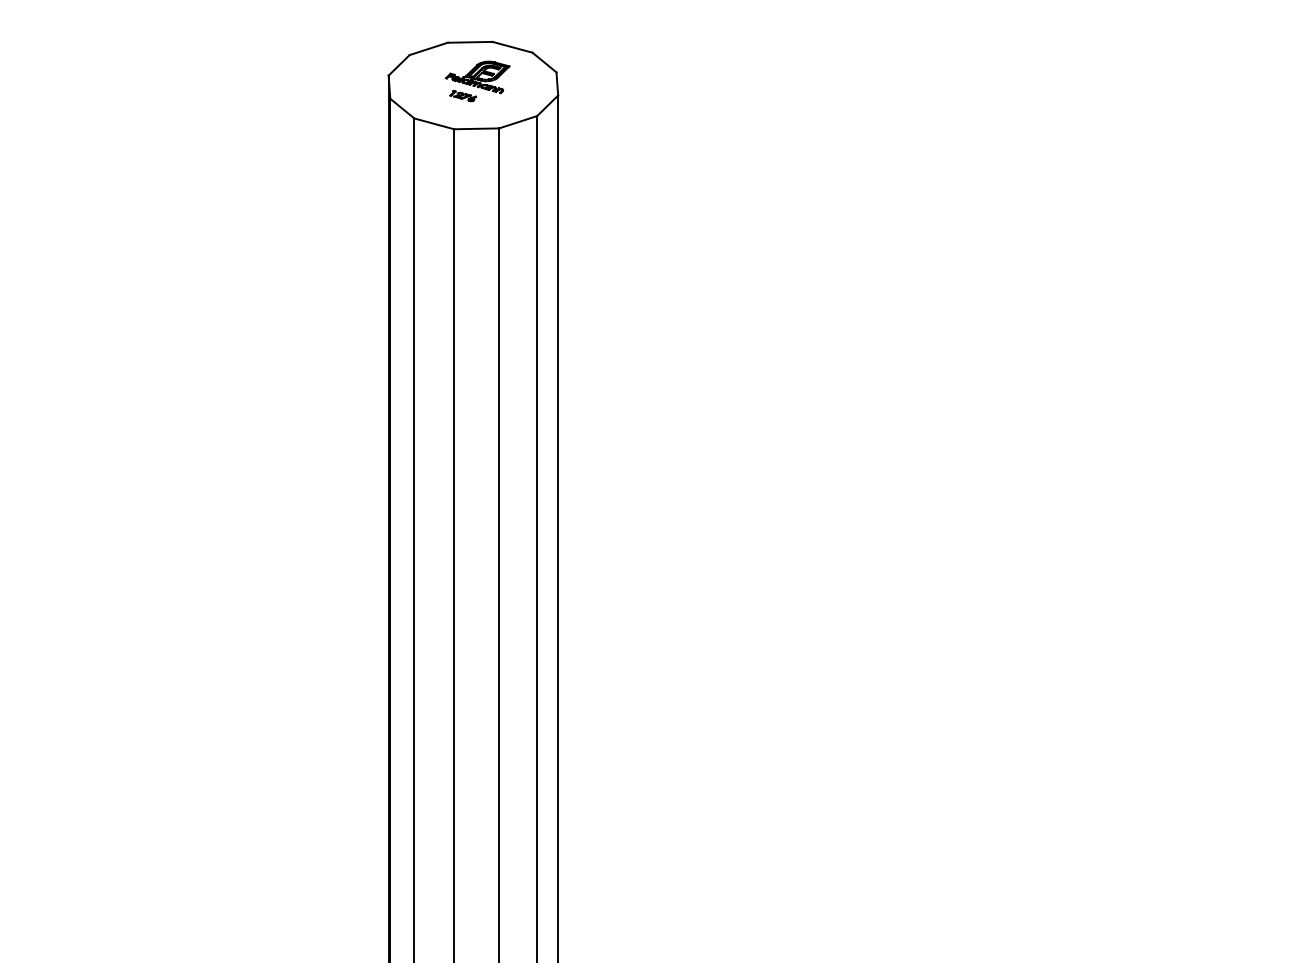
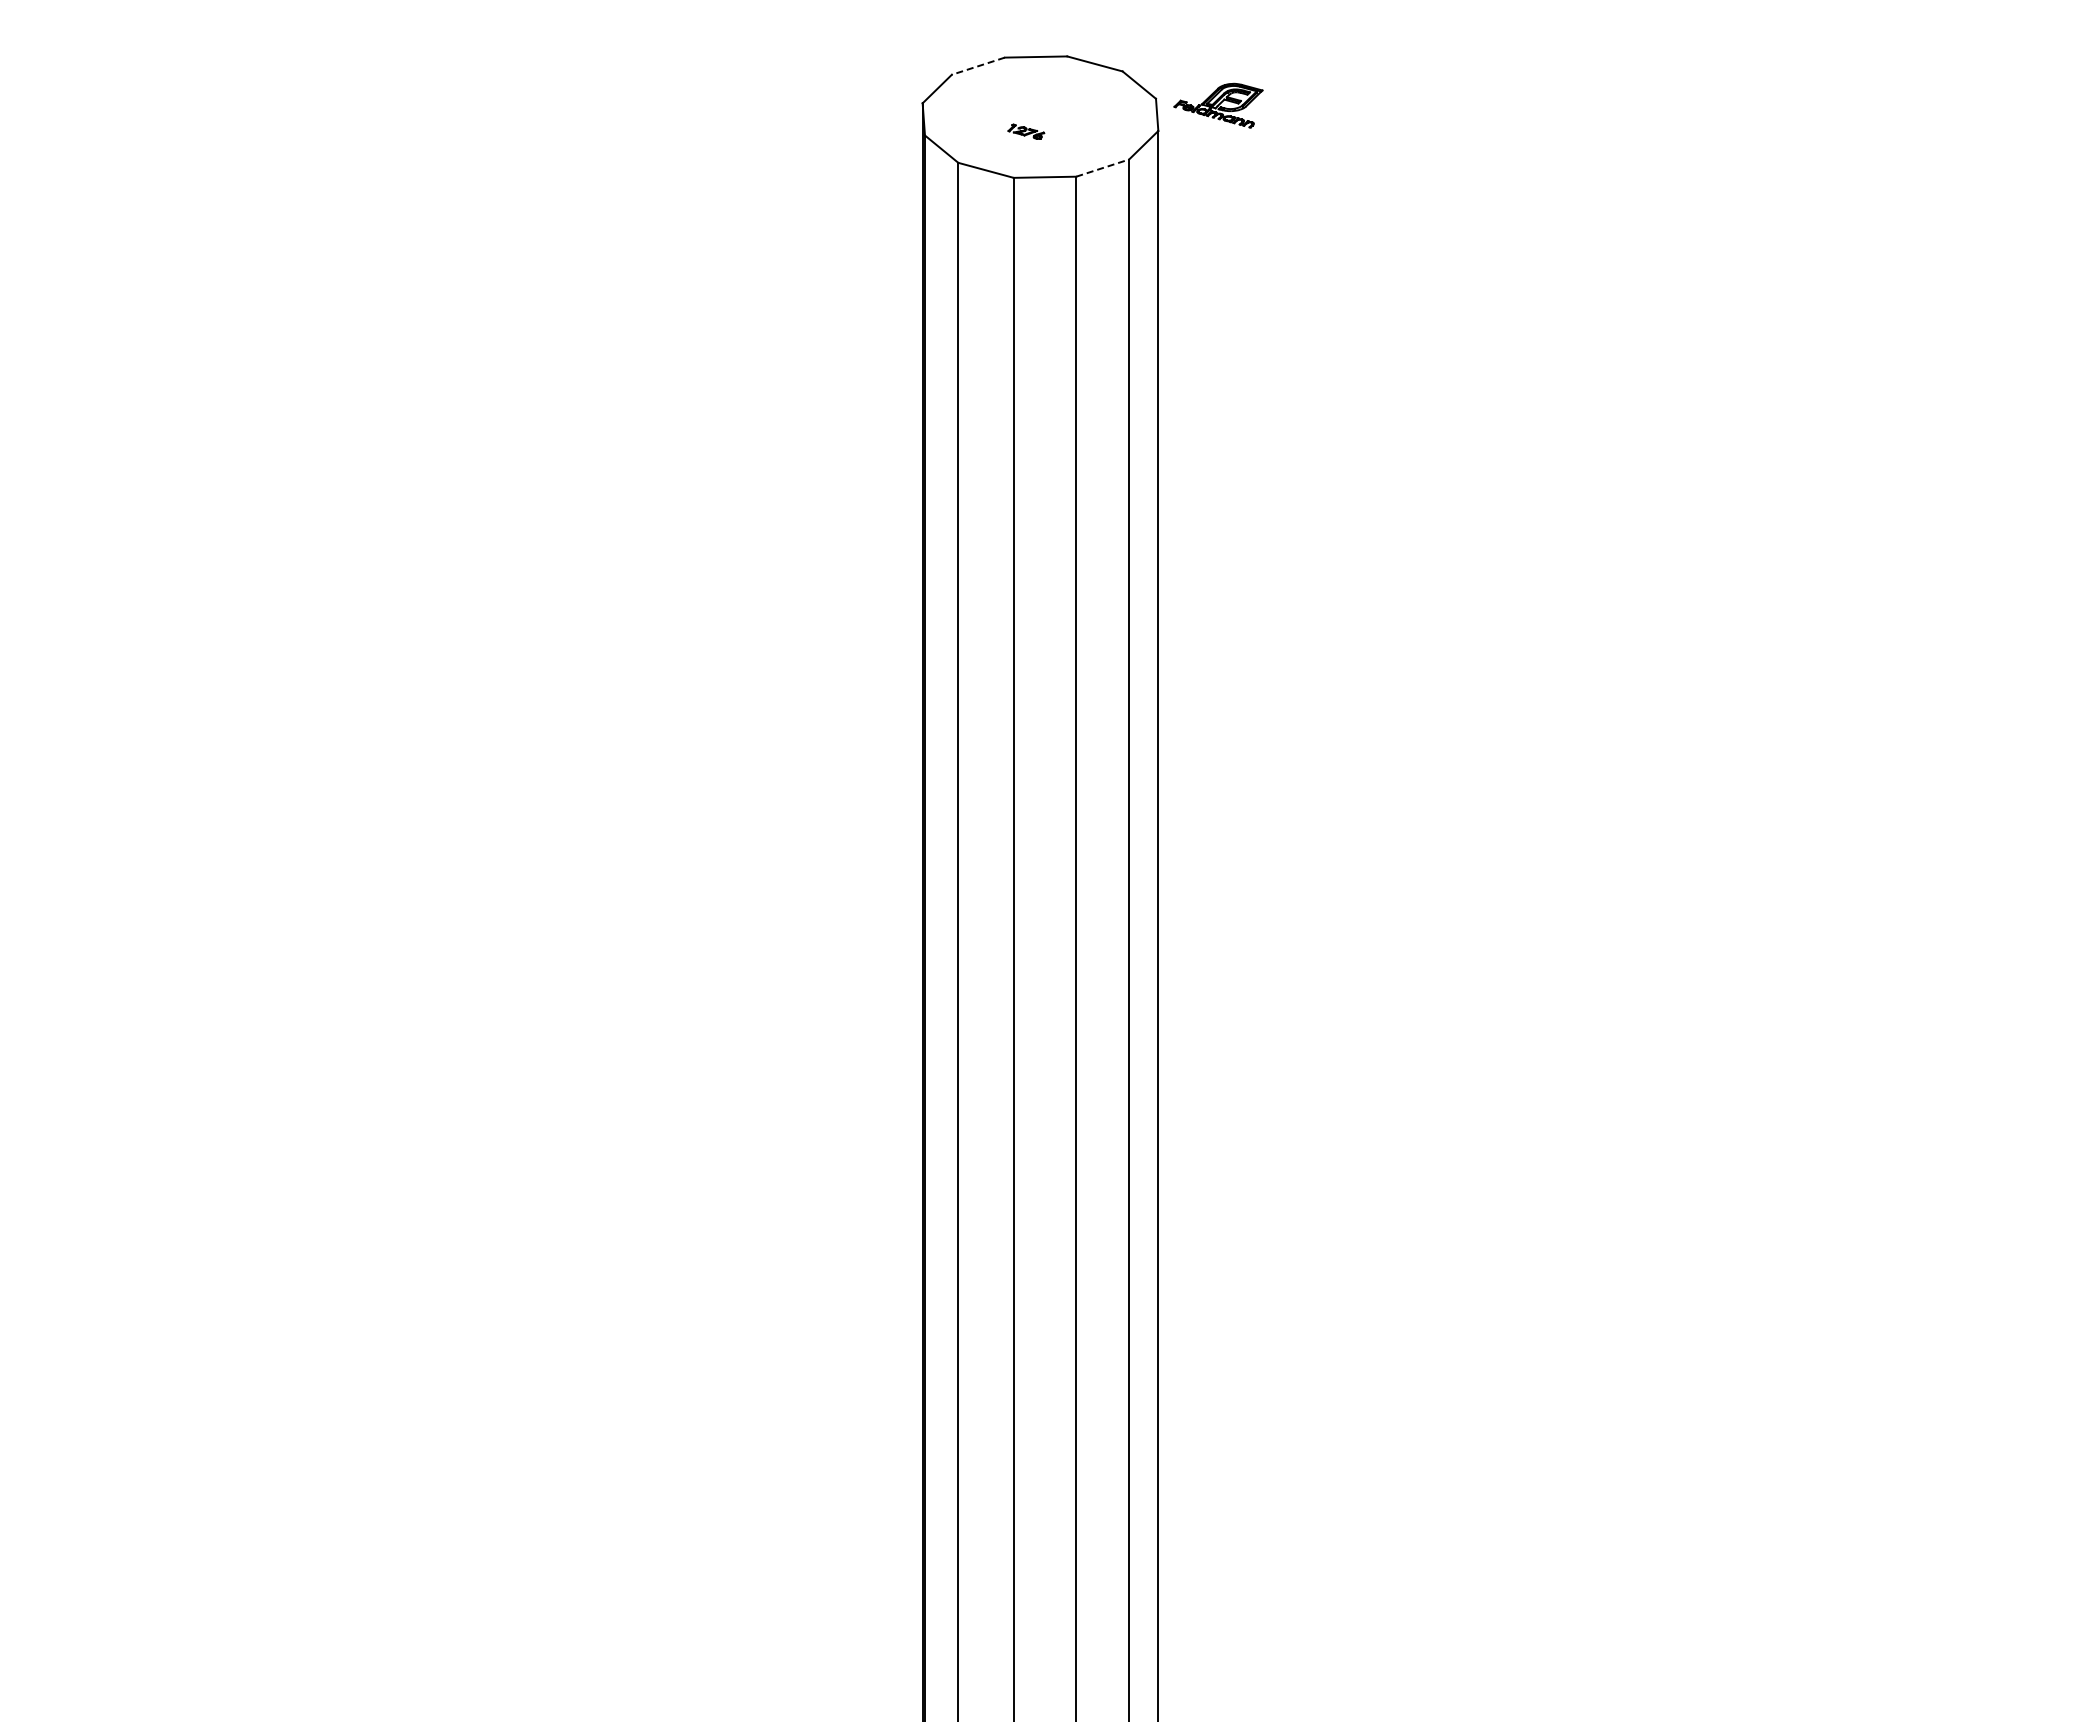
line: (428, 49) -> (978, 66), solid -> dashed
part: (477, 77) -> (1218, 105), moved
line: (518, 122) -> (1102, 168), solid -> dashed

